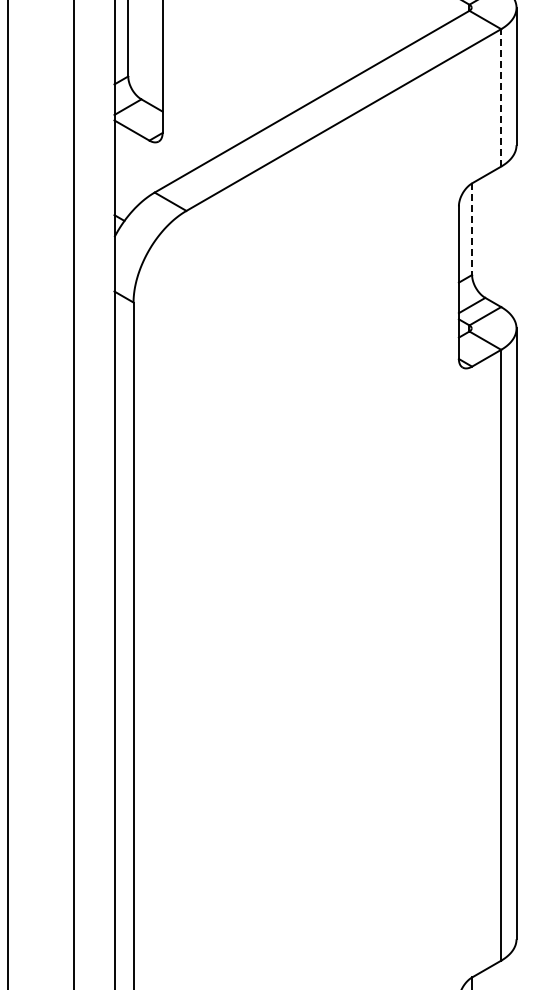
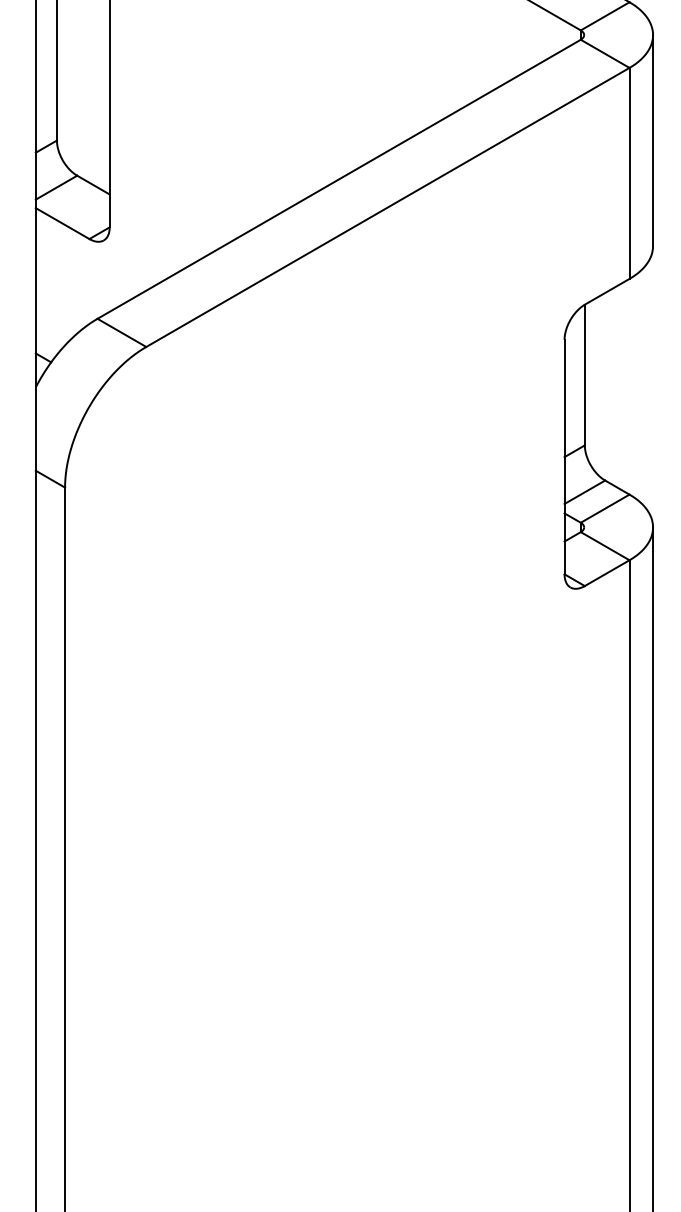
line: (501, 97) -> (629, 172), dashed -> solid
line: (472, 229) -> (585, 375), dashed -> solid

